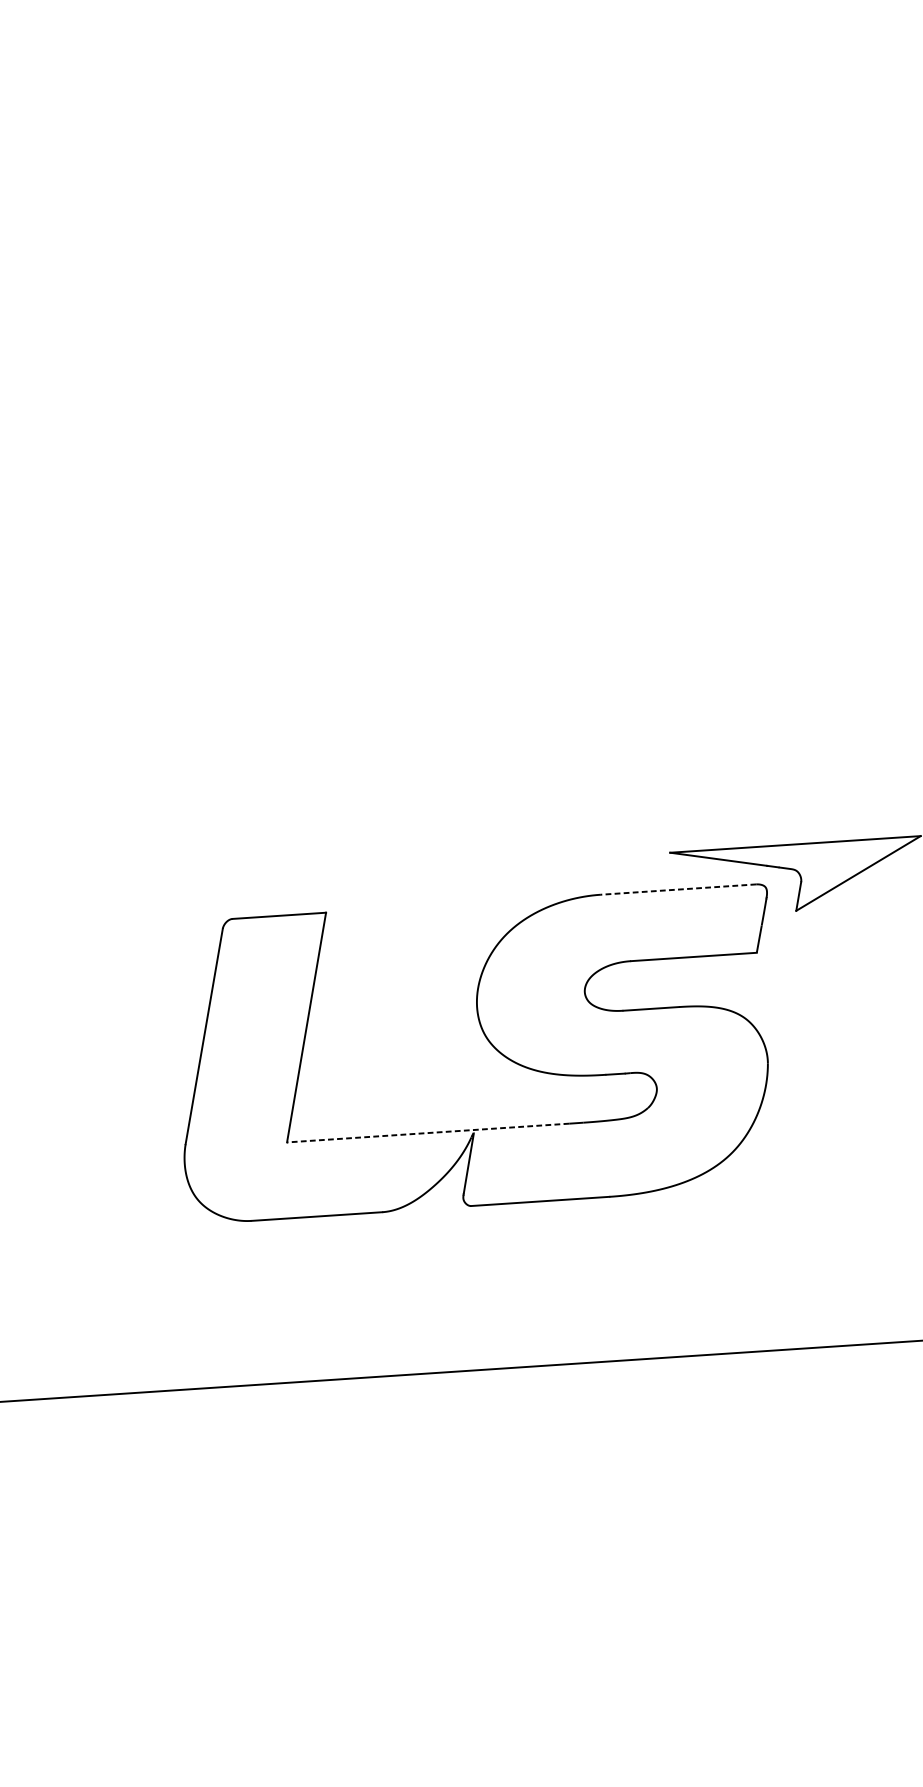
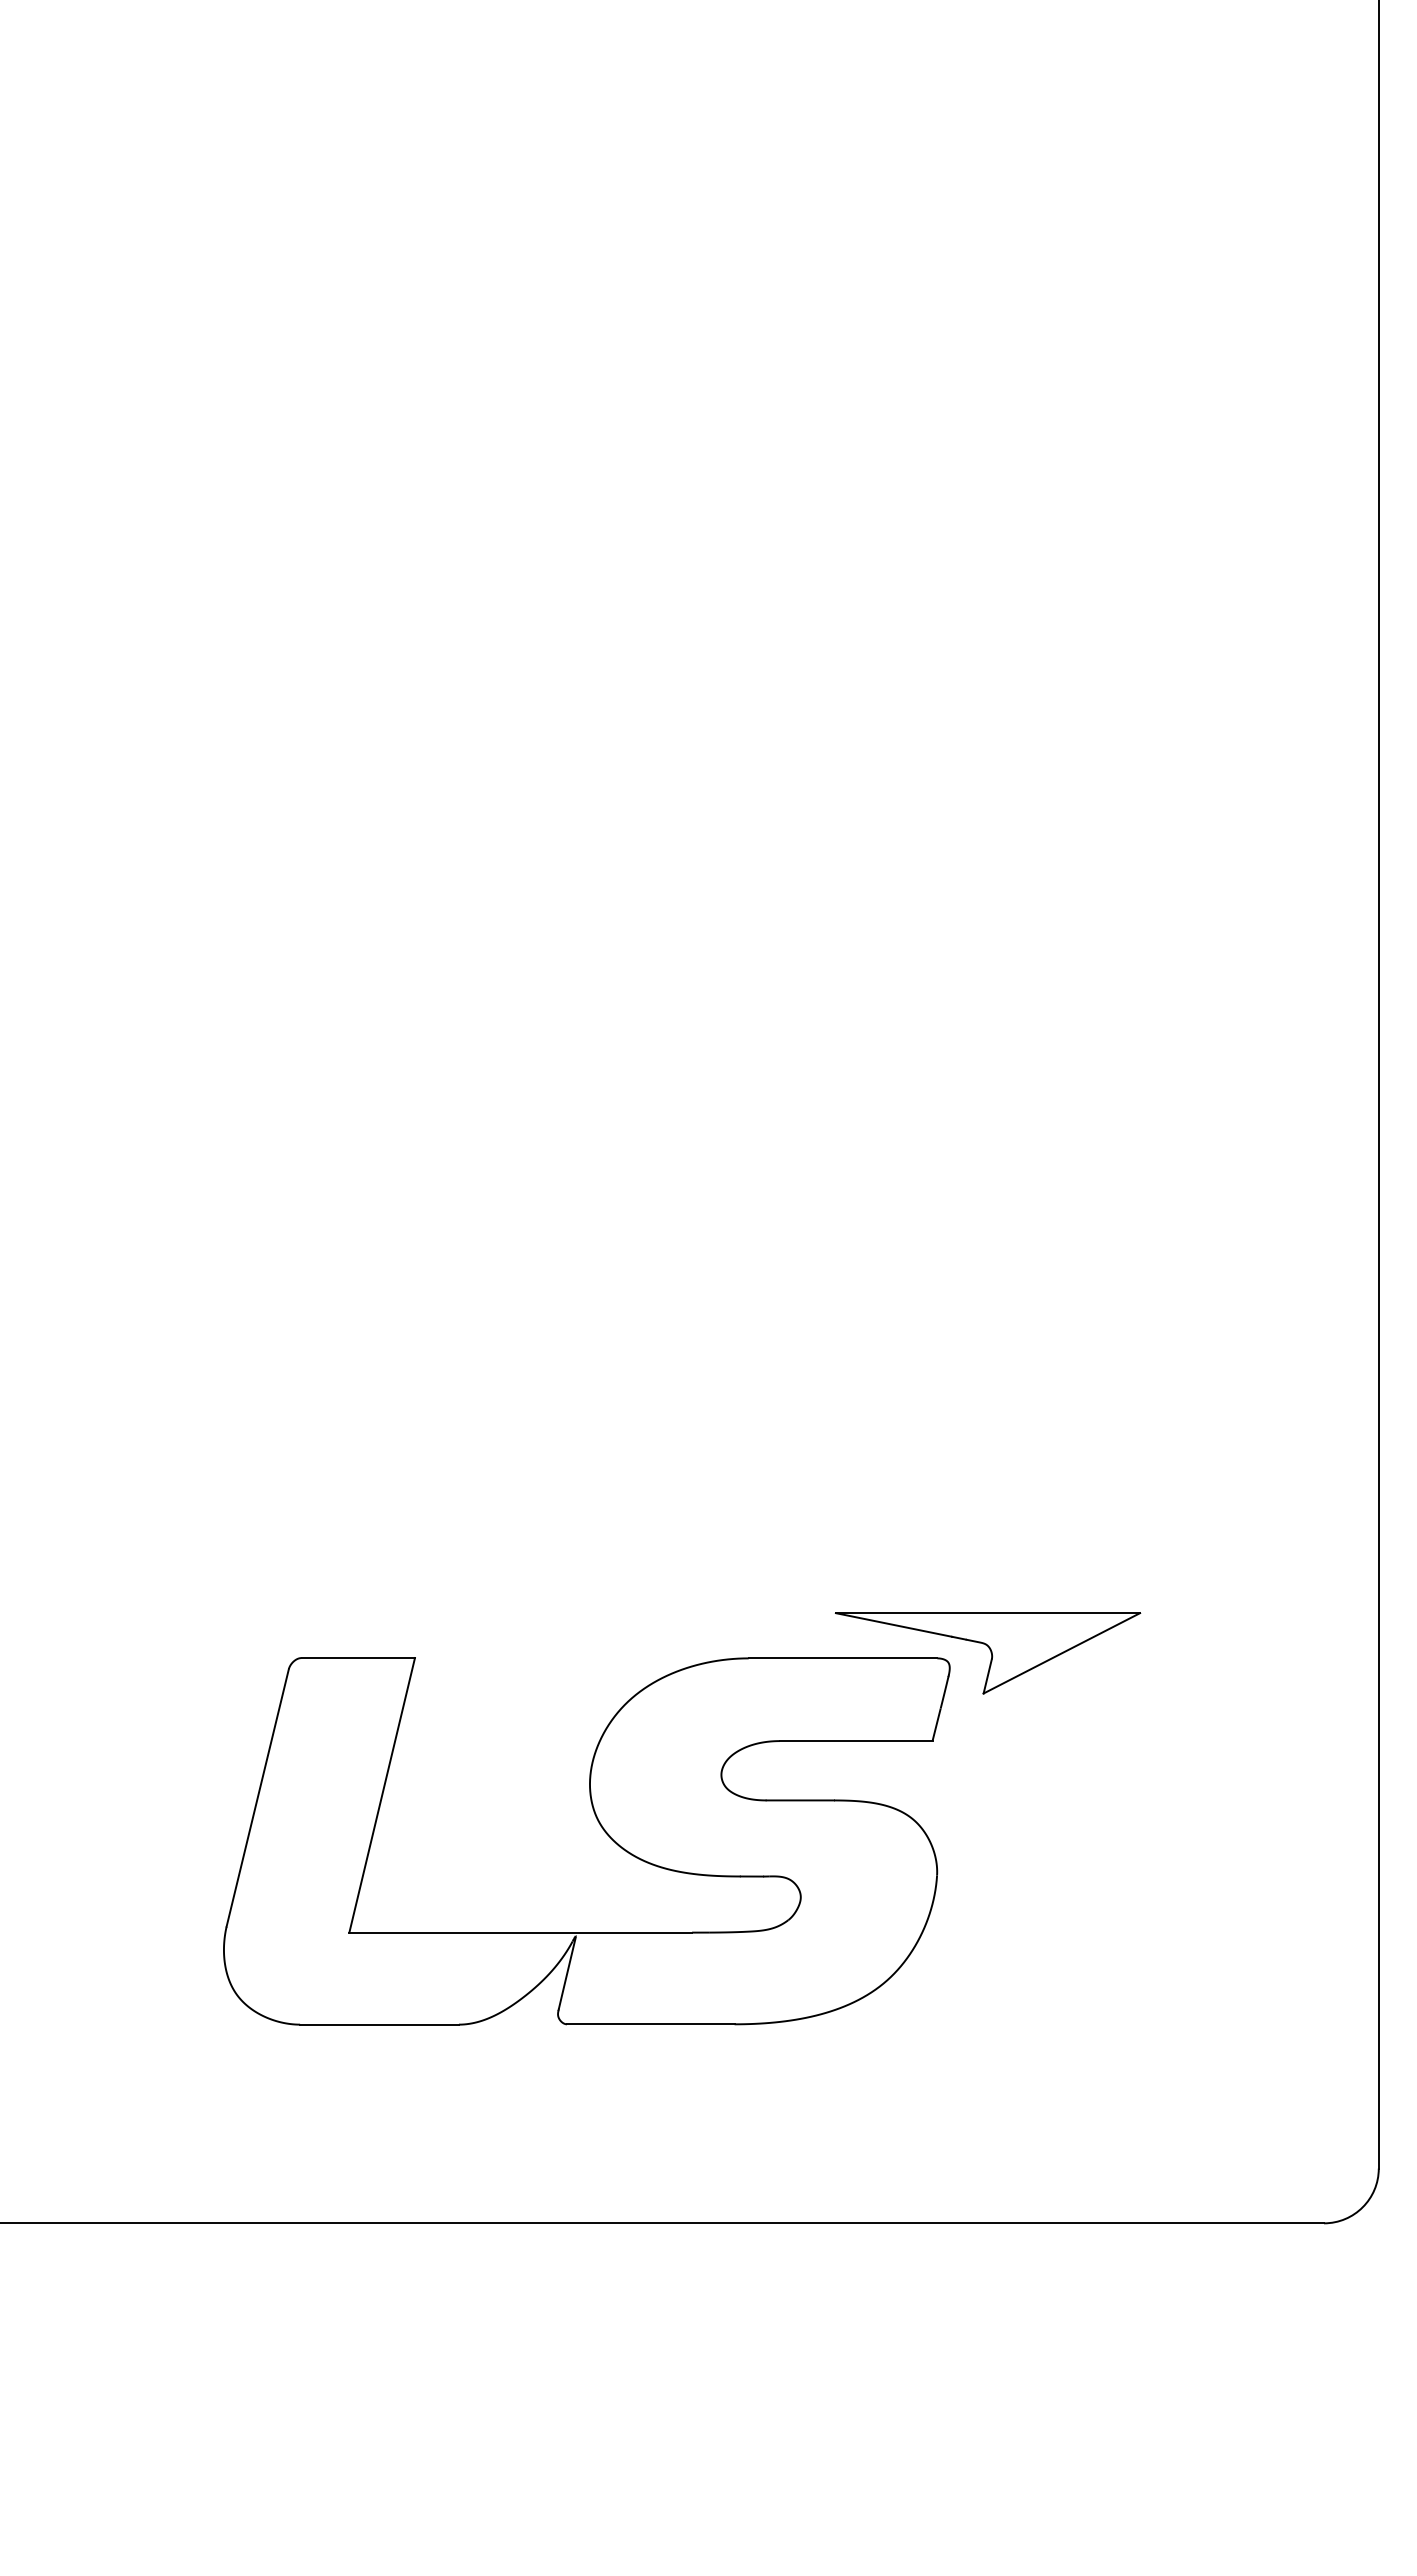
line: (678, 889) -> (842, 1658), dashed -> solid
line: (427, 1132) -> (520, 1932), dashed -> solid

